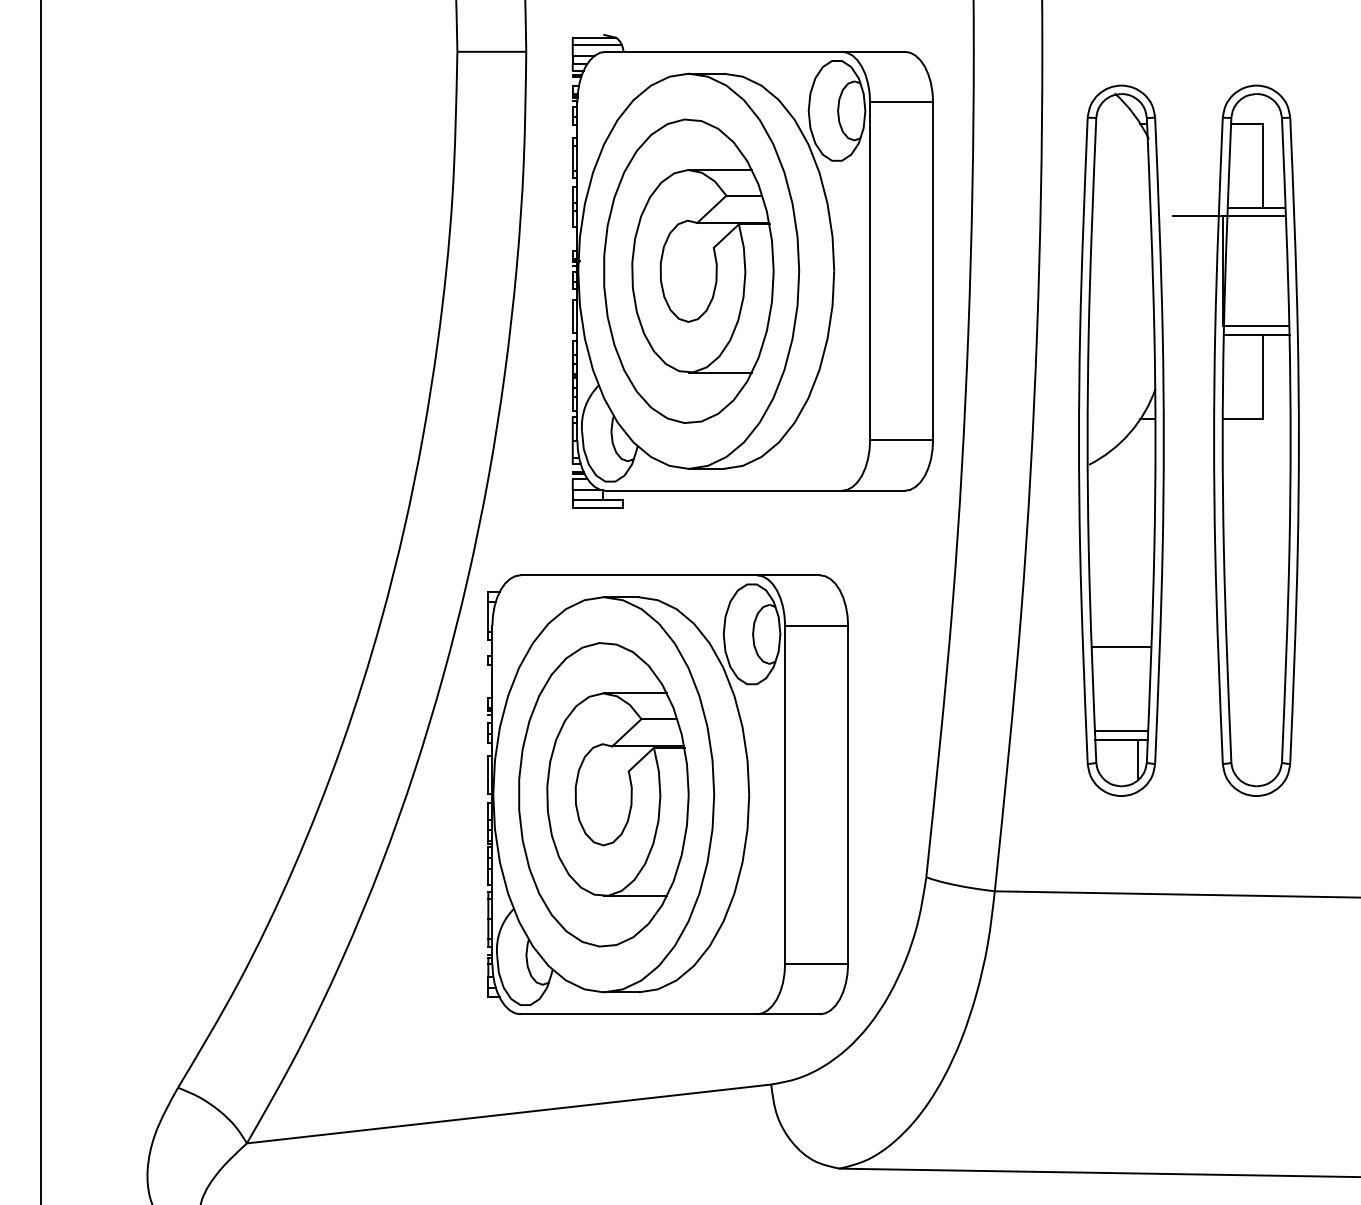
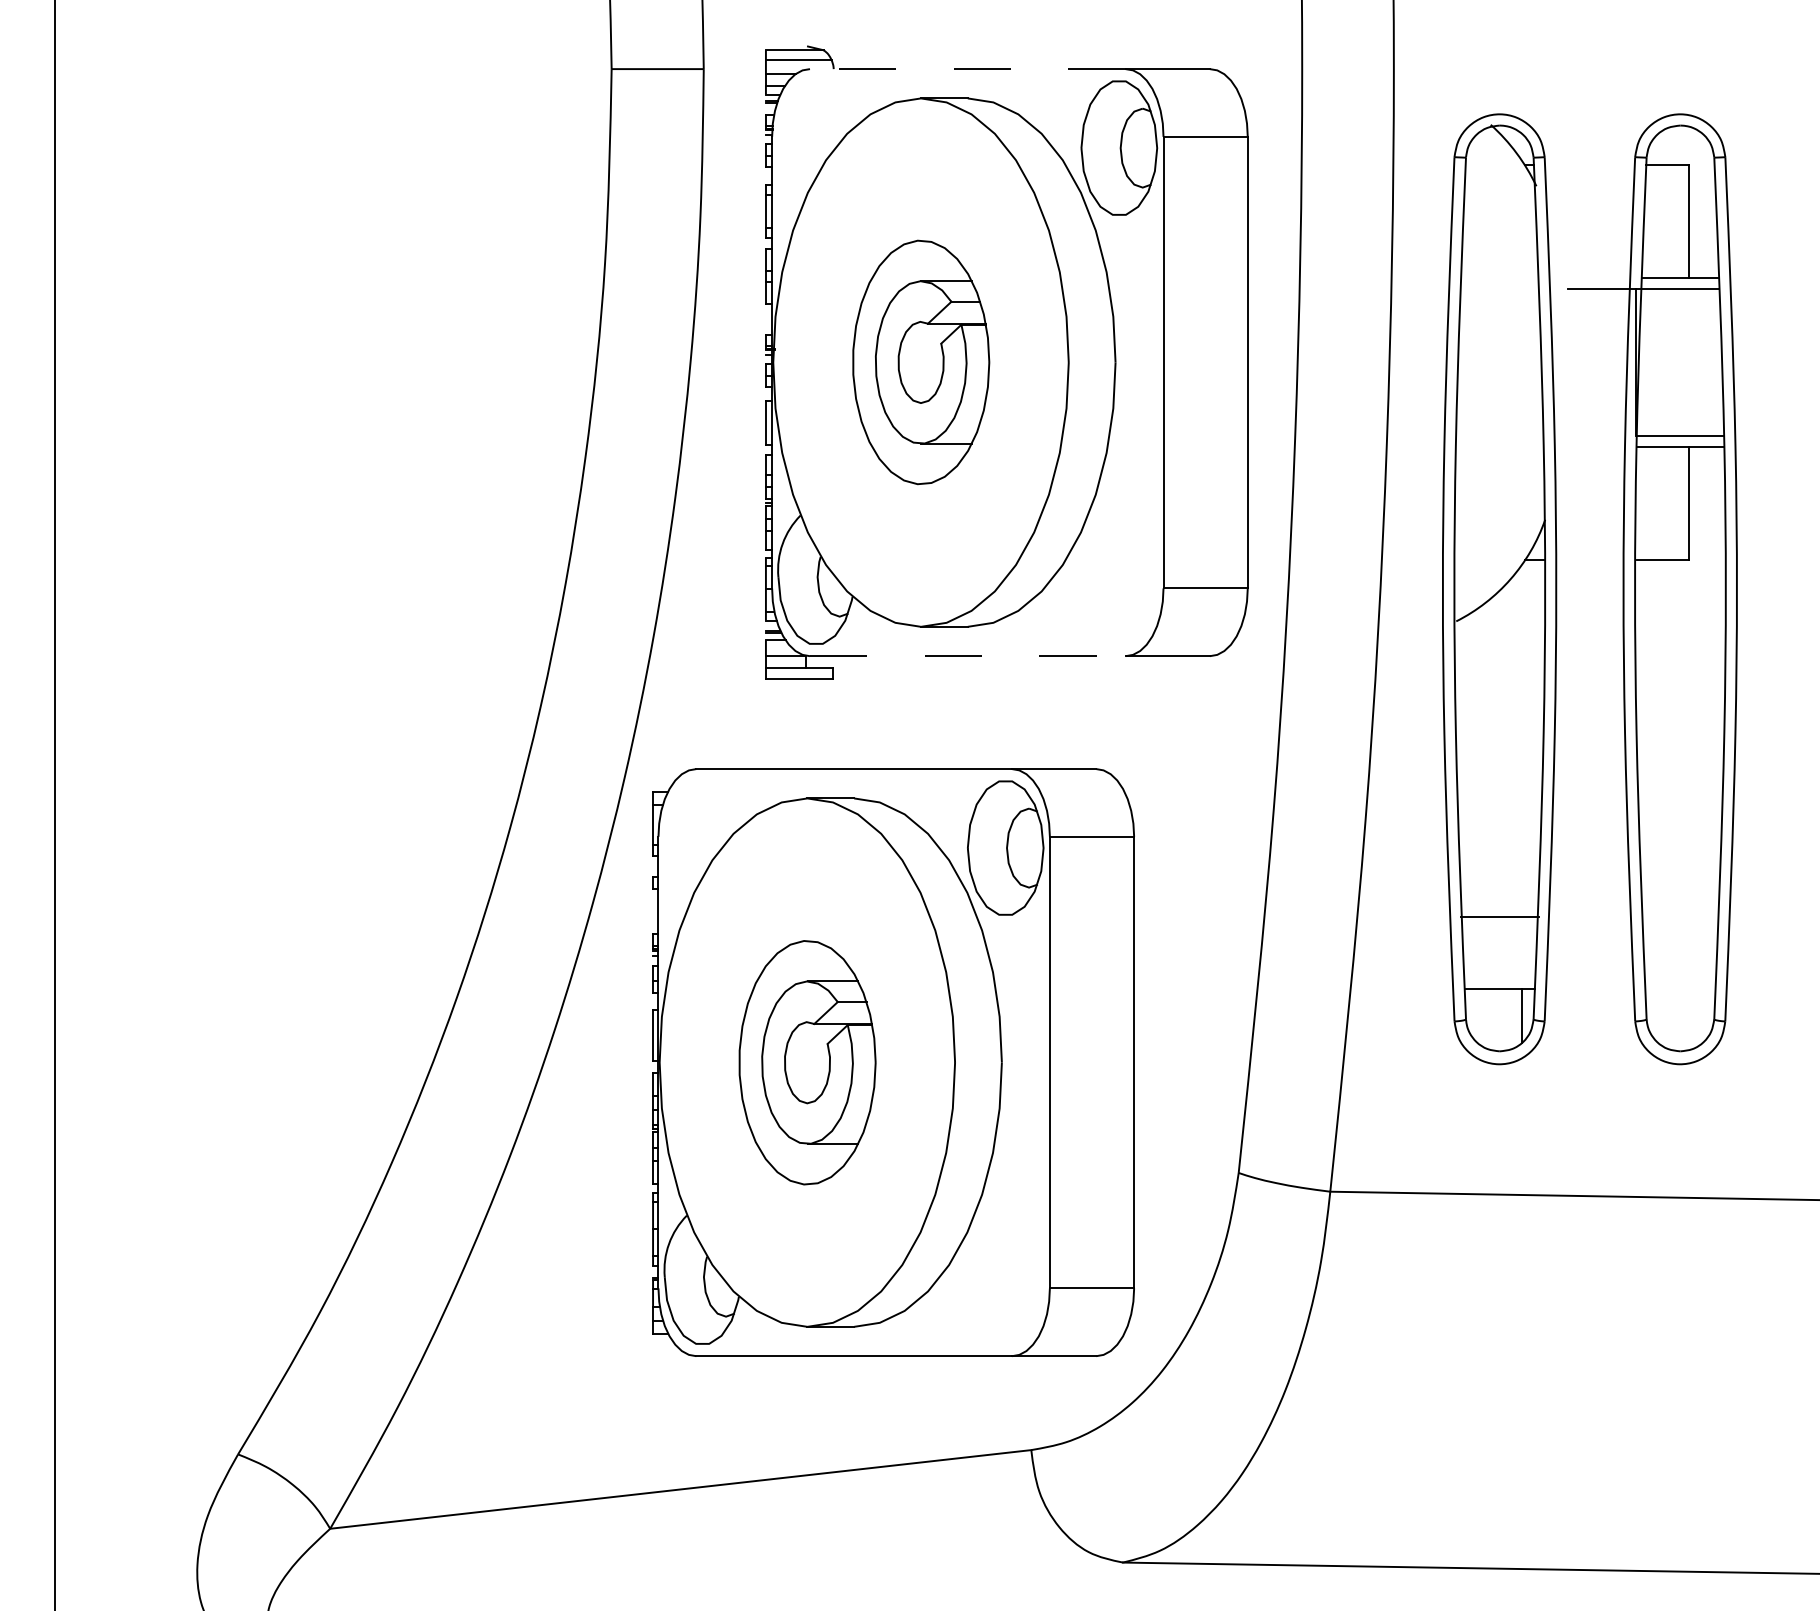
line: (723, 51) -> (967, 68), solid -> dashed
part: (688, 270) -> (920, 361), size x0.6
line: (724, 490) -> (968, 655), solid -> dashed
line: (1121, 647) -> (1499, 917), moved
line: (1121, 731) -> (1499, 977), removed
part: (603, 794) -> (807, 1062), size x0.6

